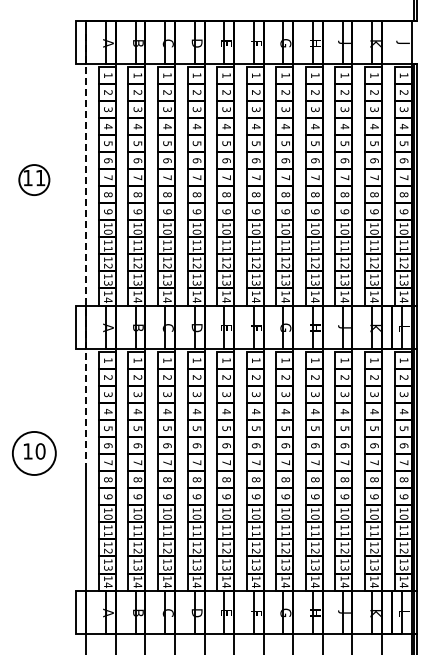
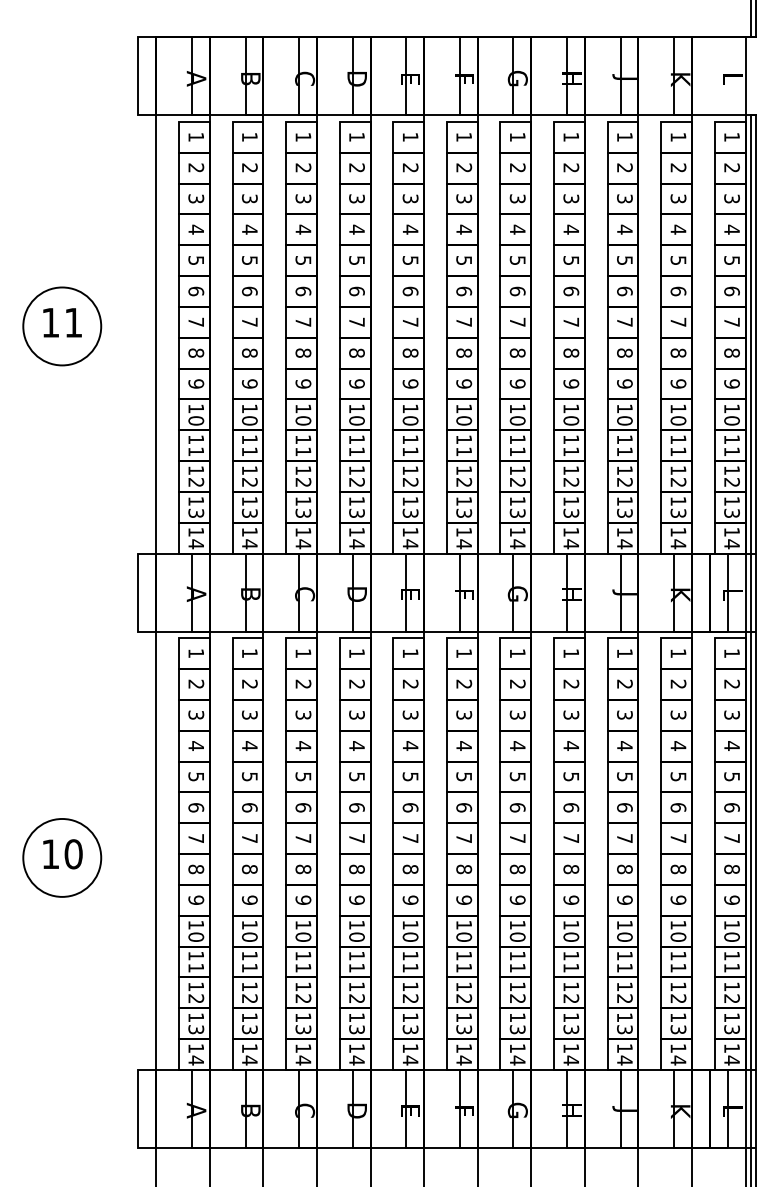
text: (402, 43) -> (729, 79), J -> L
circle: (33, 179) -> (60, 325), size x1.43
line: (86, 245) -> (156, 444), dashed -> solid
part: (34, 453) -> (62, 857), moved

